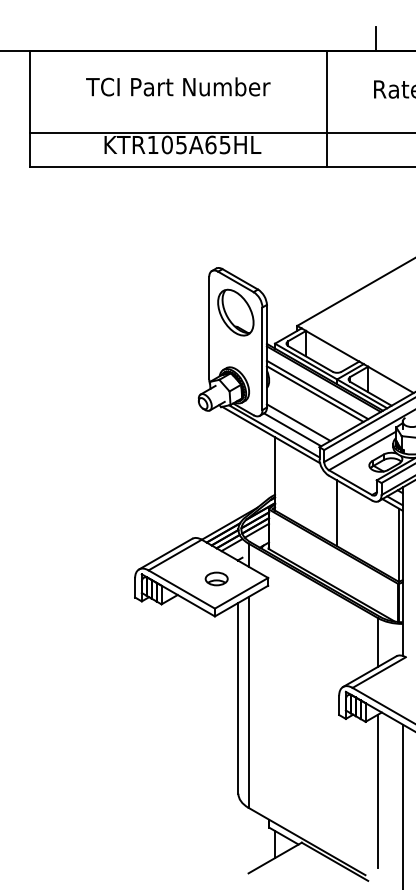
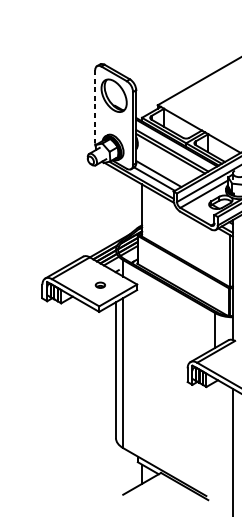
line: (209, 328) -> (95, 107), solid -> dashed
line: (337, 513) -> (186, 238), removed
part: (216, 578) -> (100, 284), size x0.6
line: (377, 791) -> (214, 436), removed

